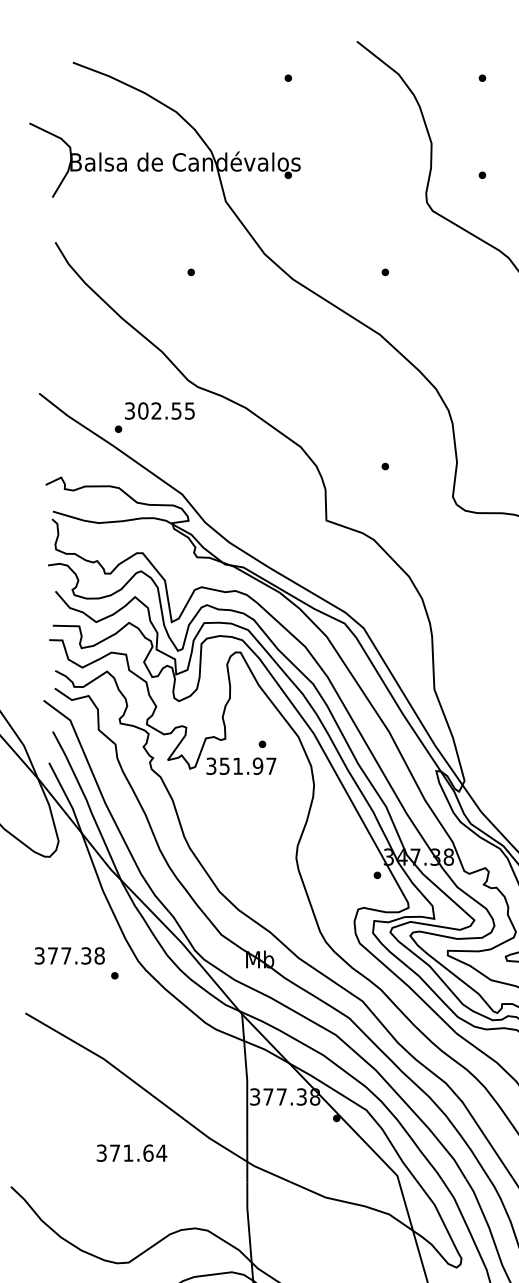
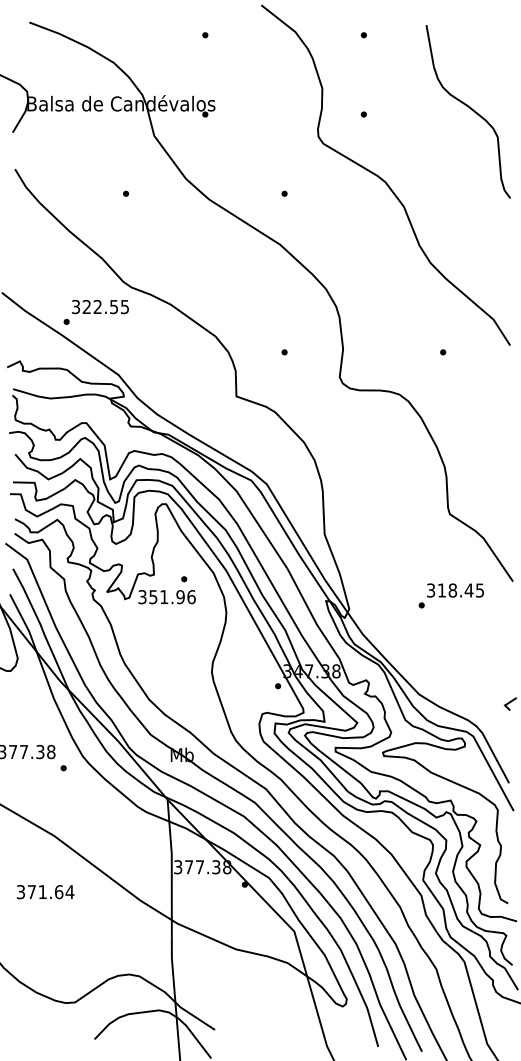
text: (142, 411) -> (86, 307), 302.55 -> 322.55
text: (271, 766) -> (191, 597), 351.97 -> 351.96
text: (131, 1153) -> (45, 892), moved

